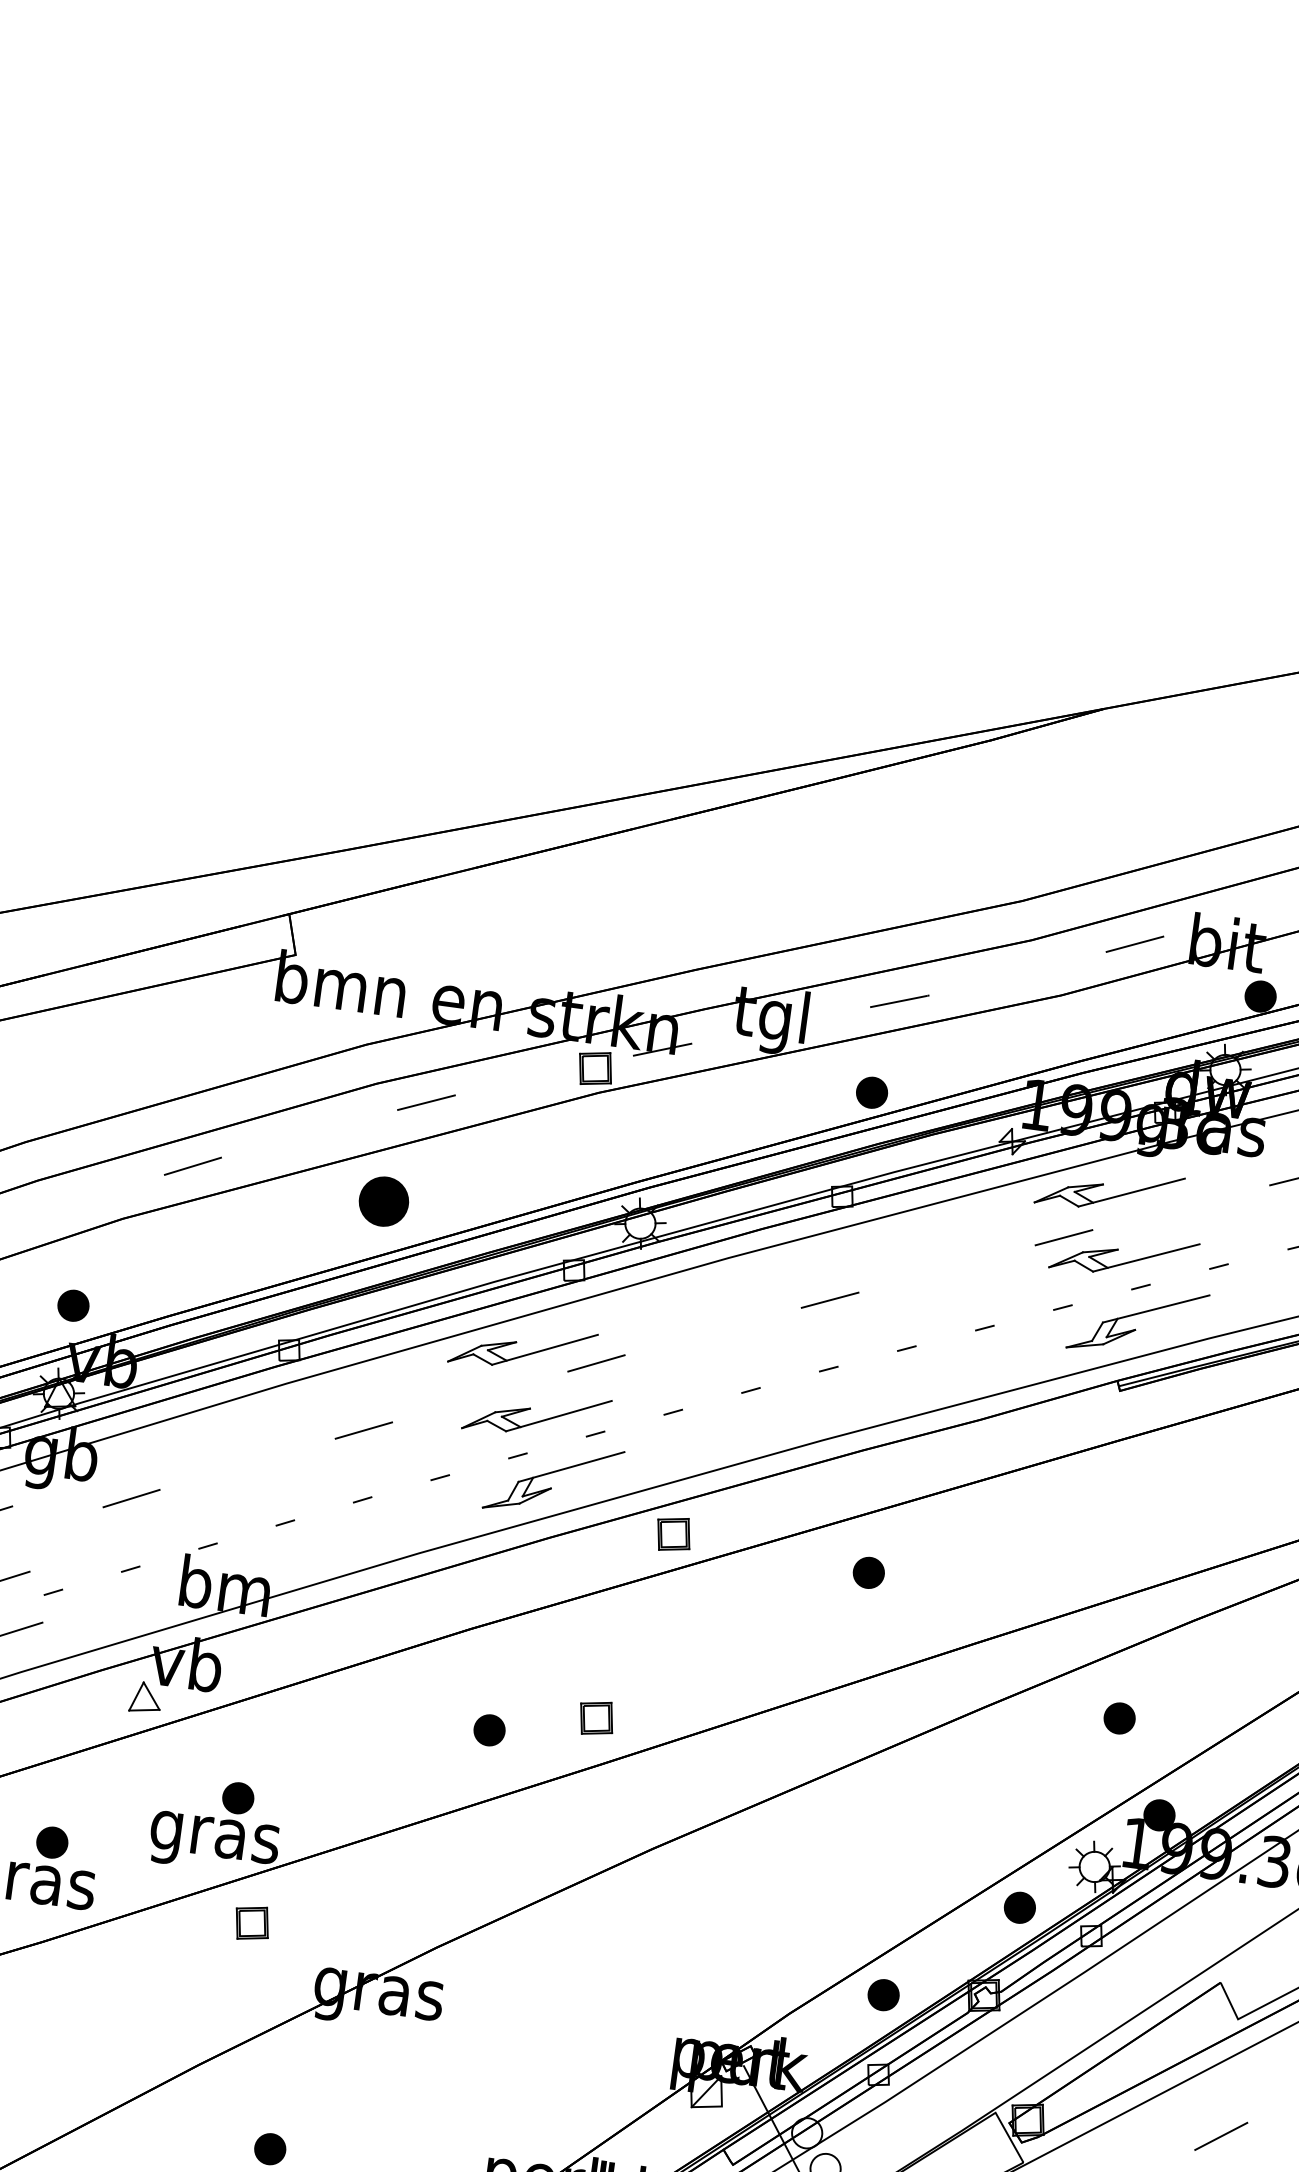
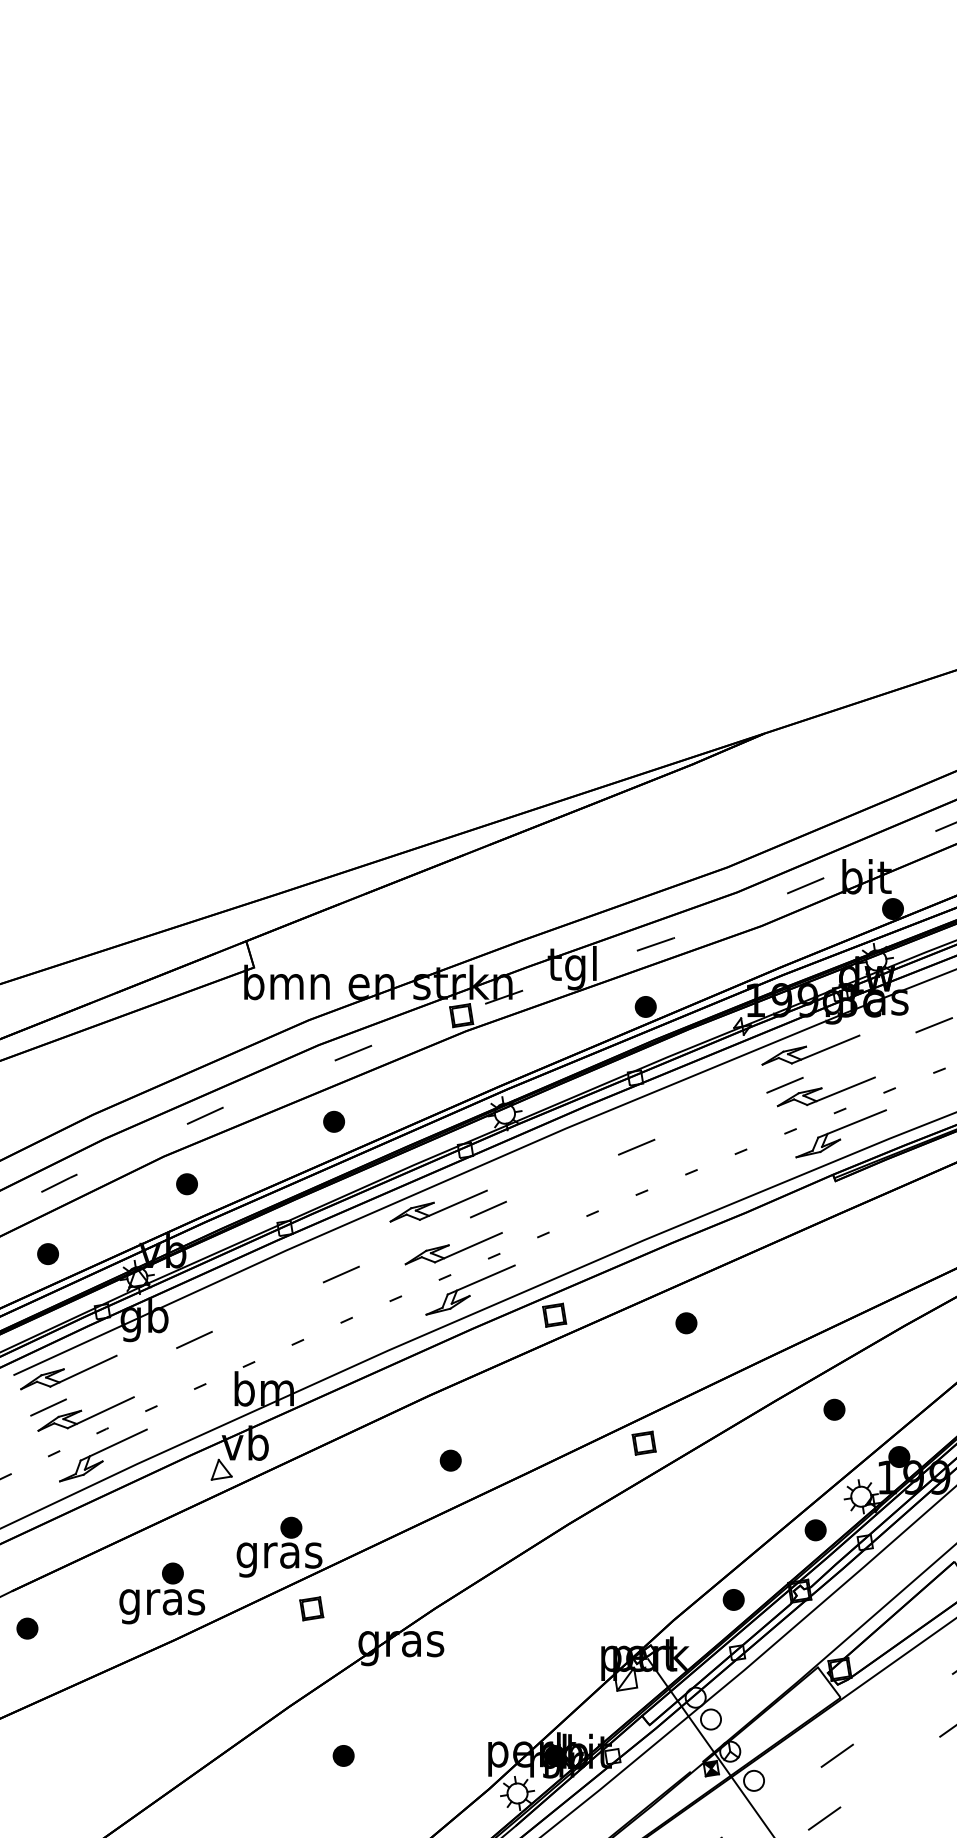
part: (383, 1200) -> (333, 1121), size x0.62
part: (72, 1306) -> (186, 1184), moved
part: (595, 1717) -> (643, 1442), moved
part: (1119, 1718) -> (834, 1409), moved

